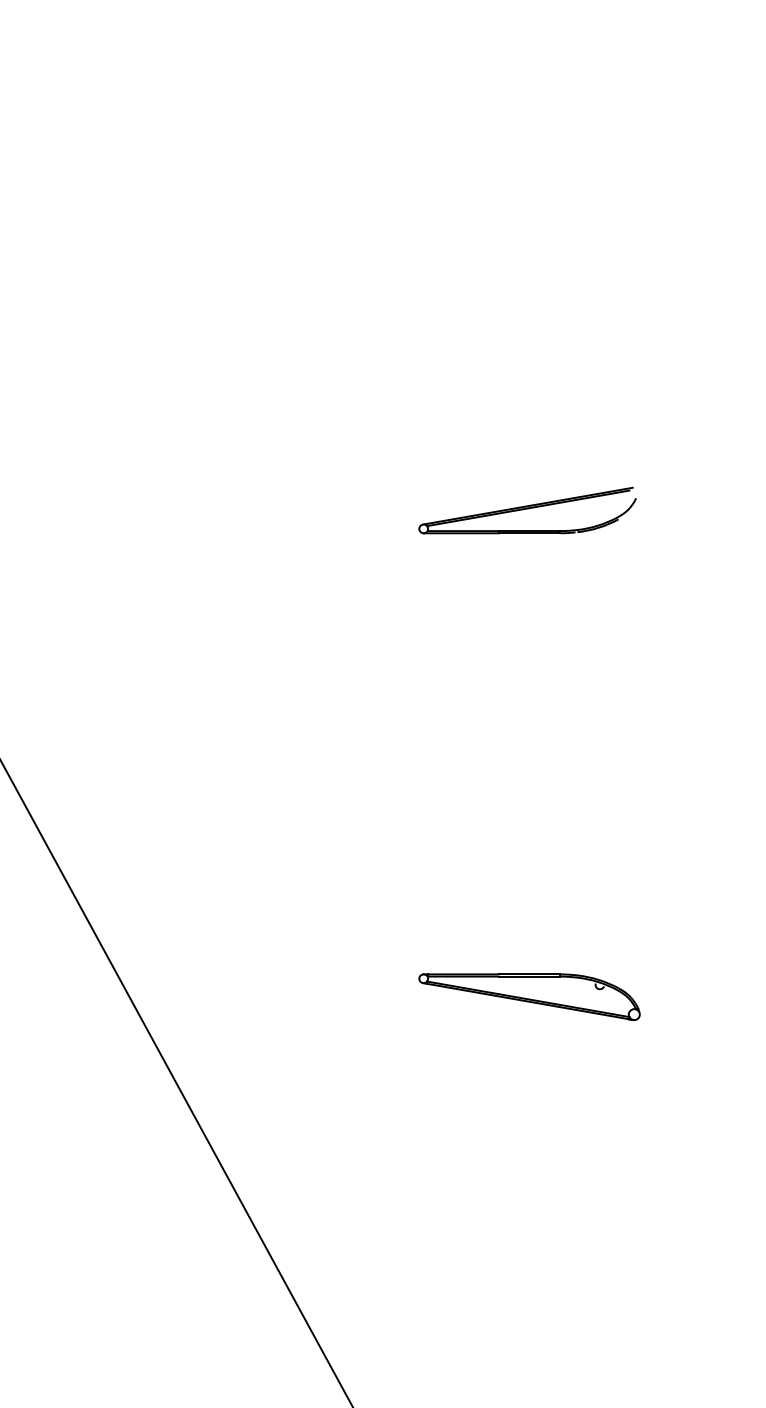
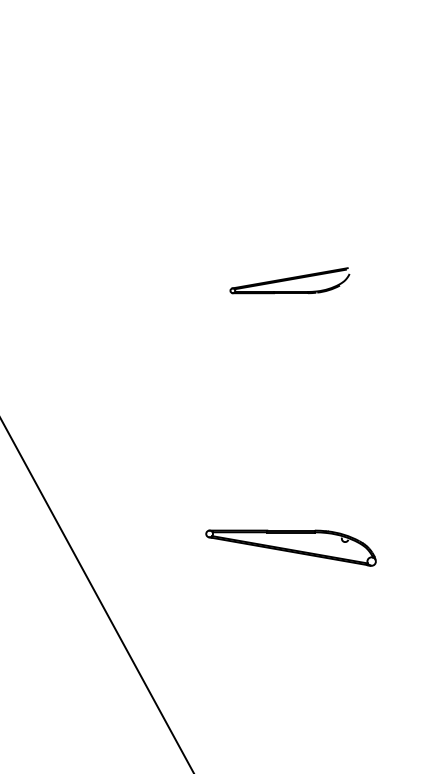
part: (528, 996) -> (290, 547), size x1.4

